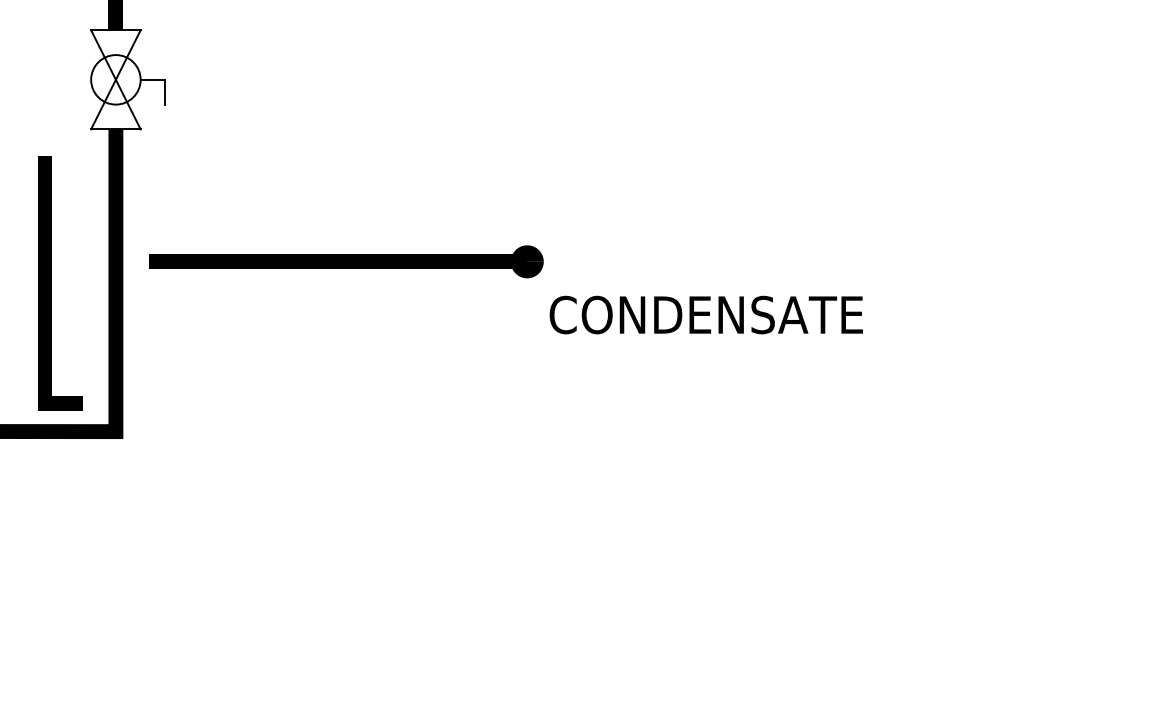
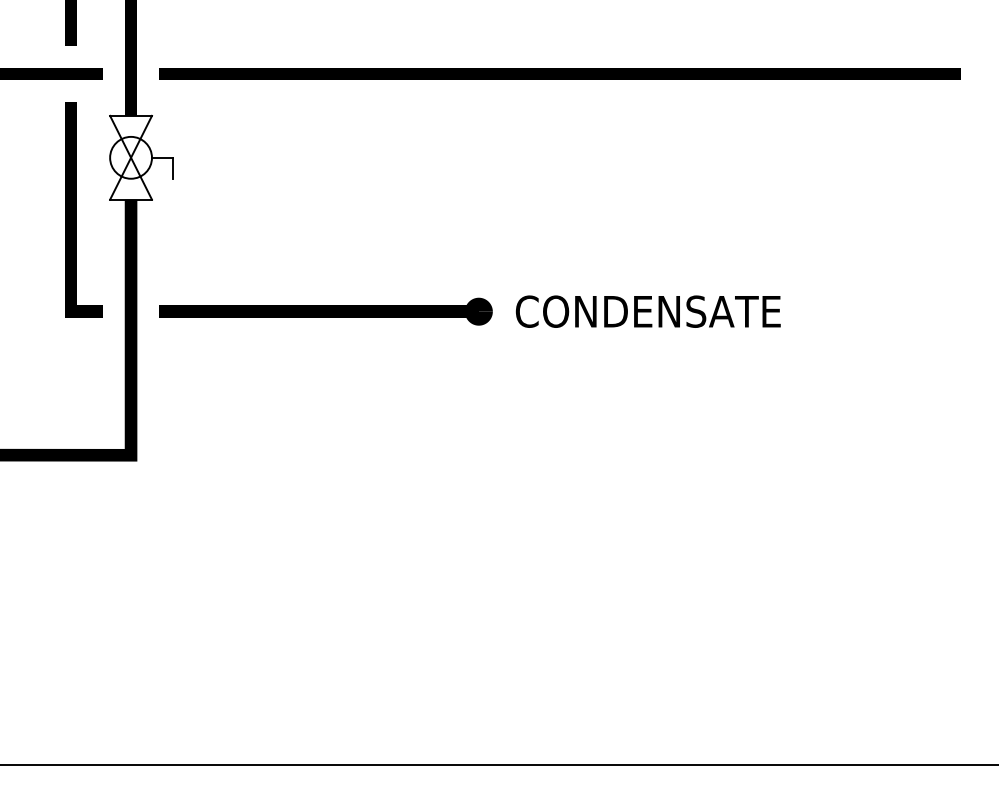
line: (51, 282) -> (76, 209), moved
text: (705, 314) -> (647, 311), moved

